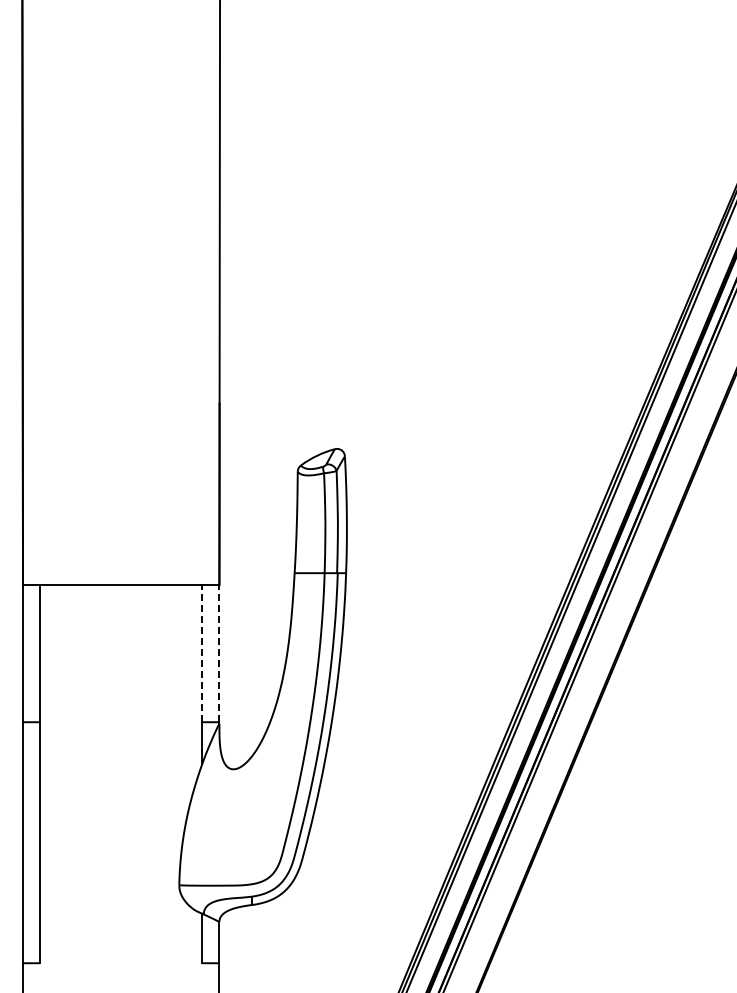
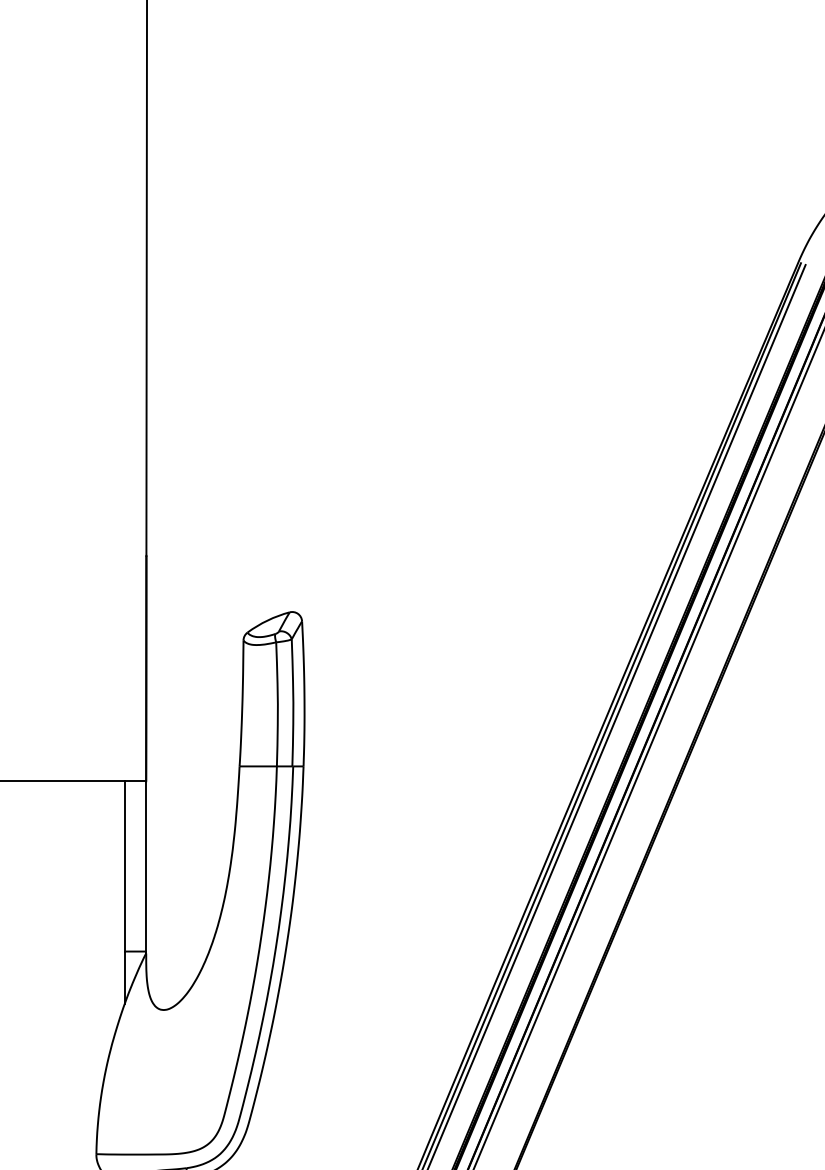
line: (202, 653) -> (125, 866), dashed -> solid
line: (219, 653) -> (146, 866), dashed -> solid

